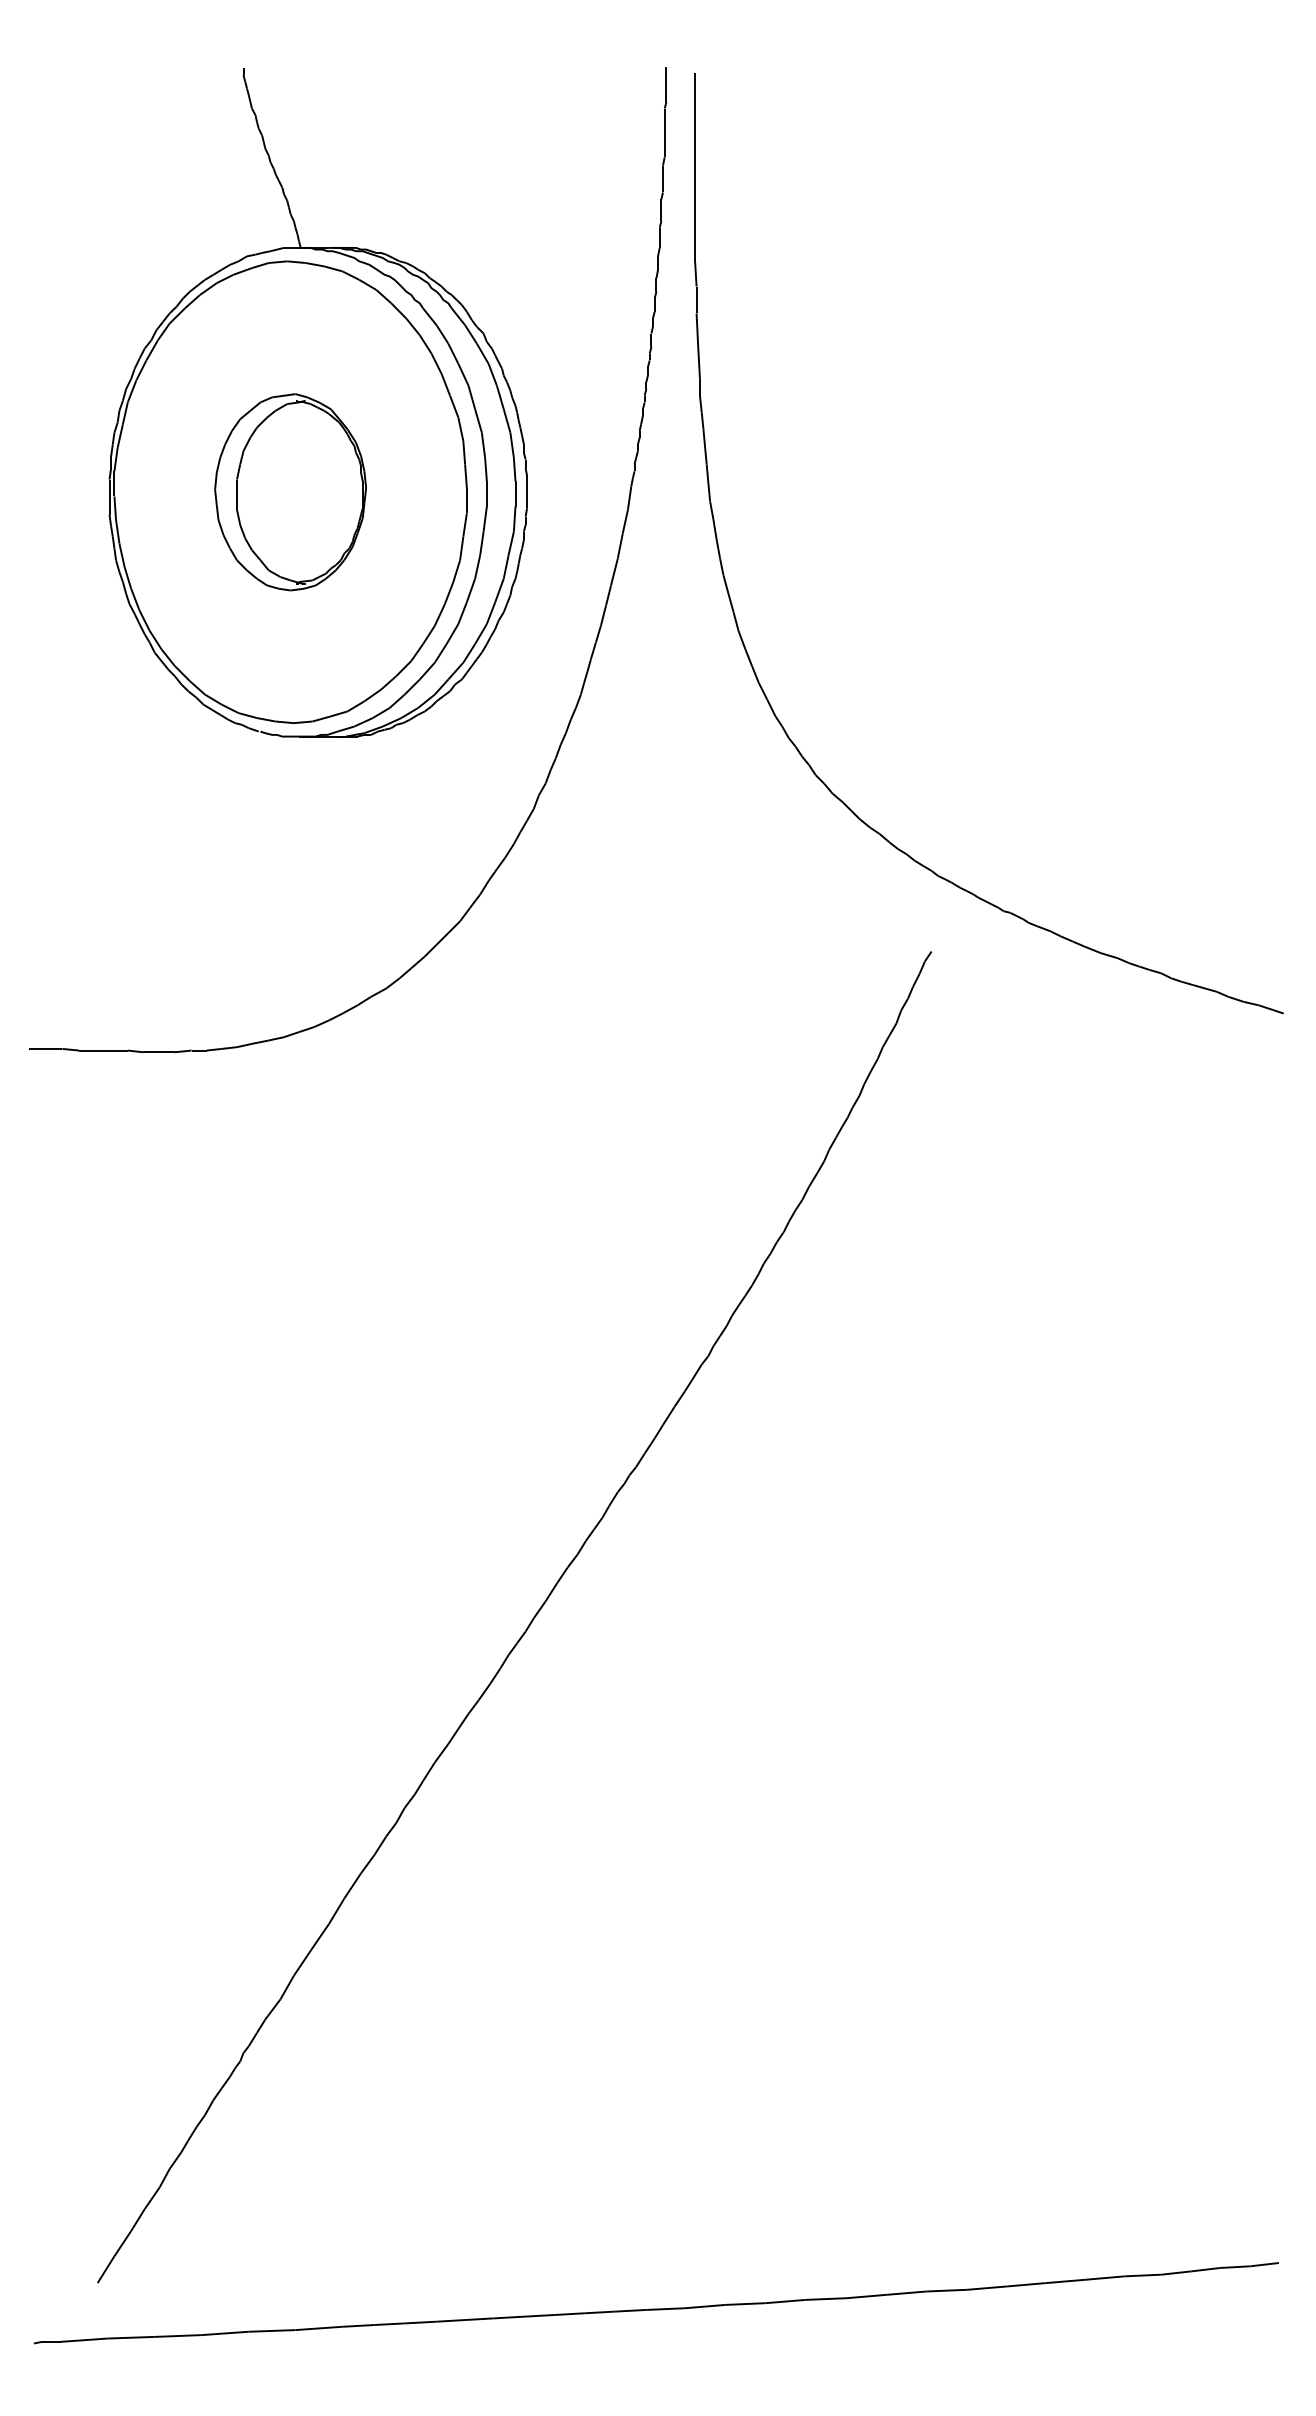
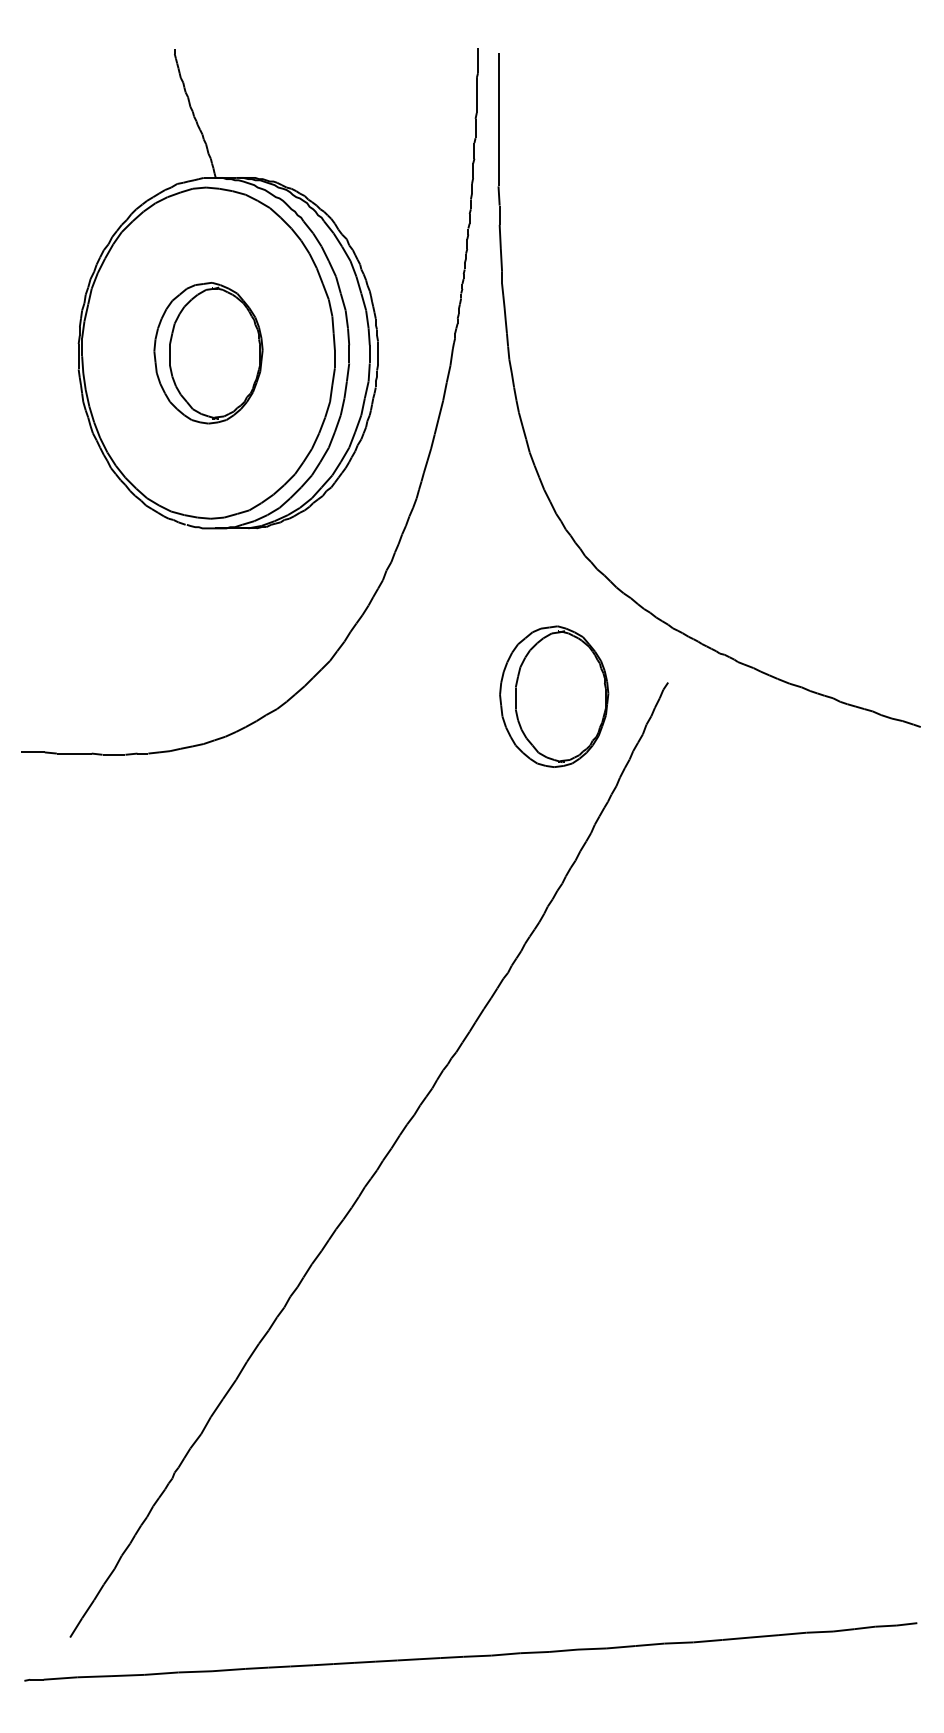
part: (772, 971) -> (554, 696), added

